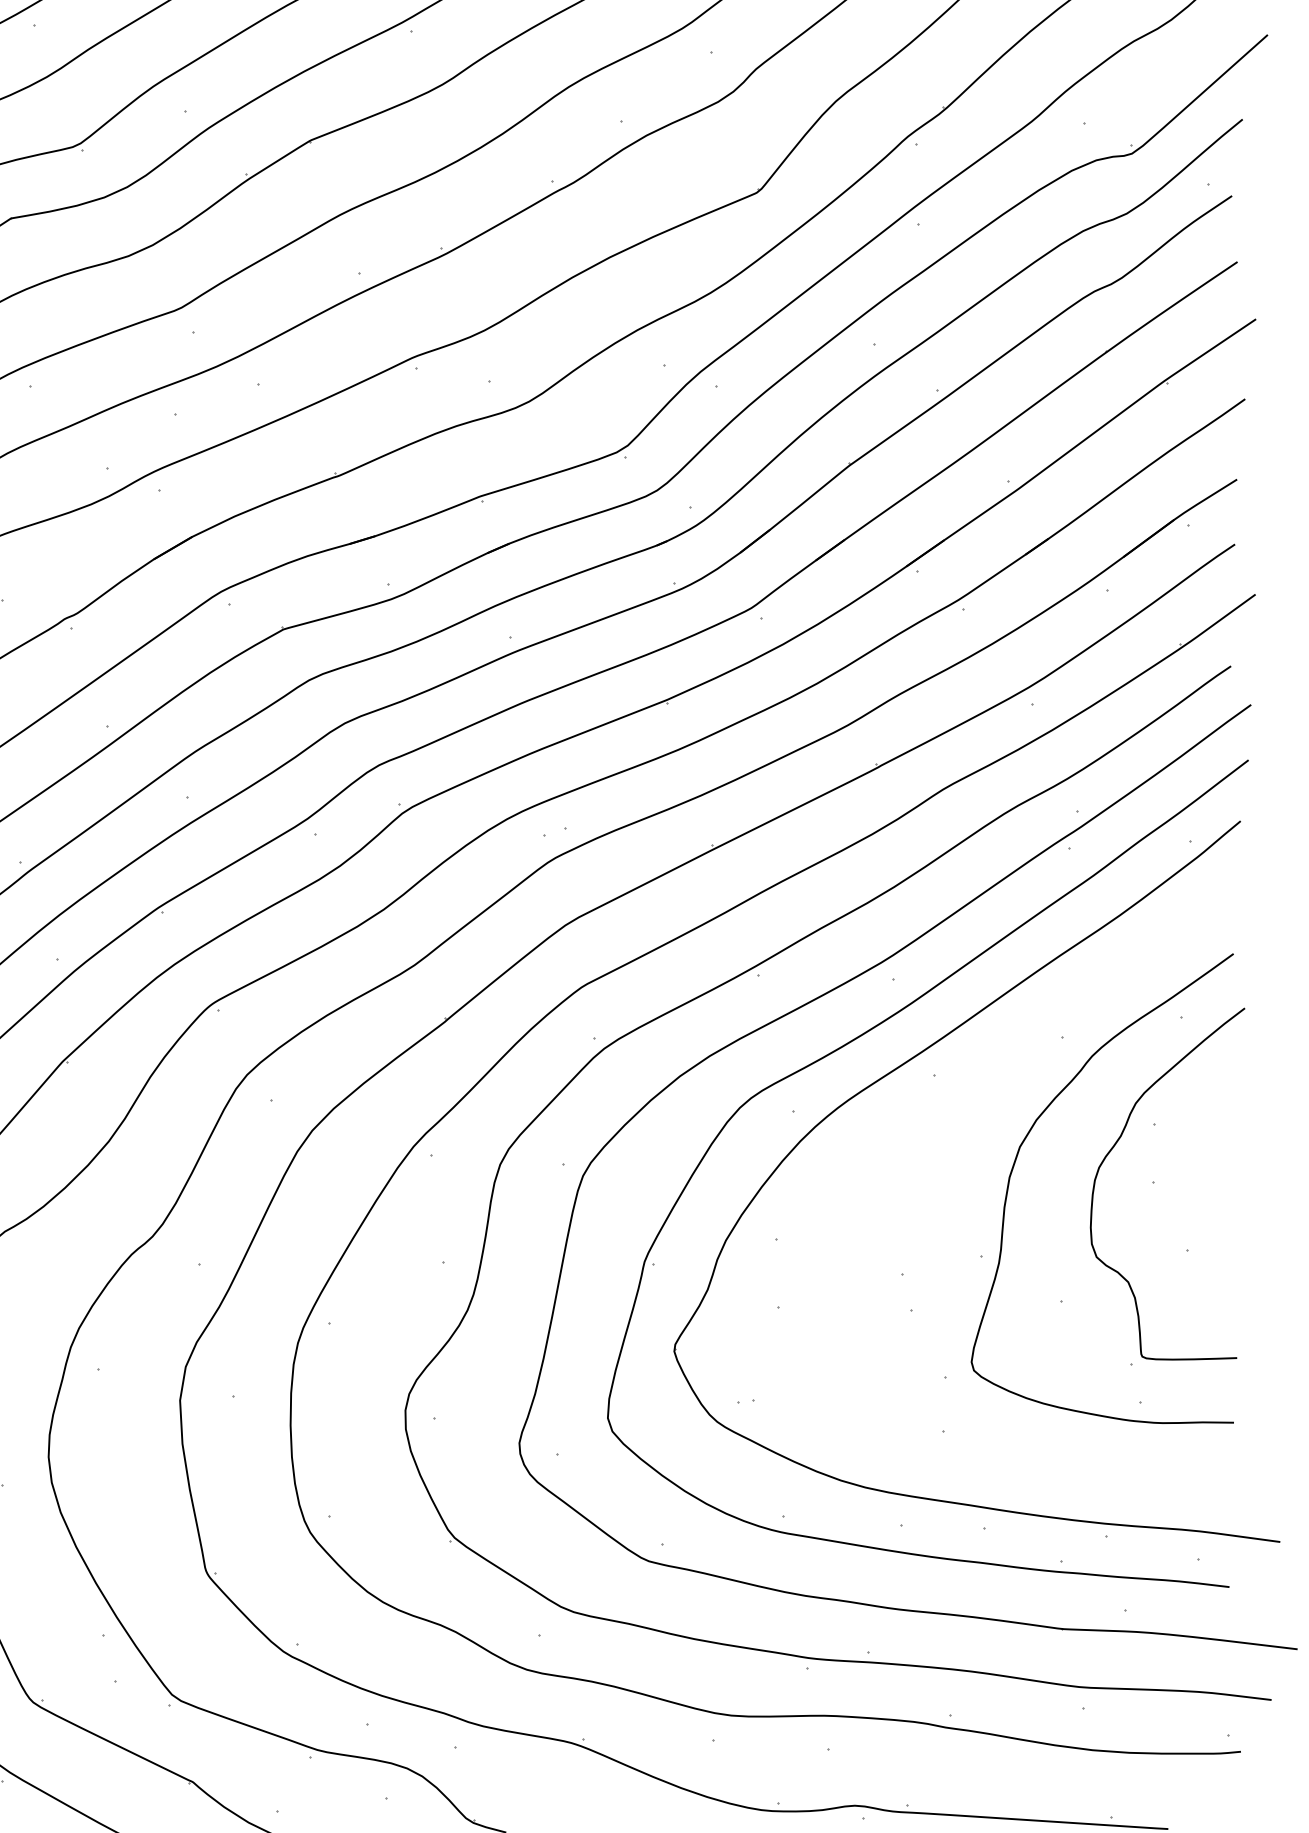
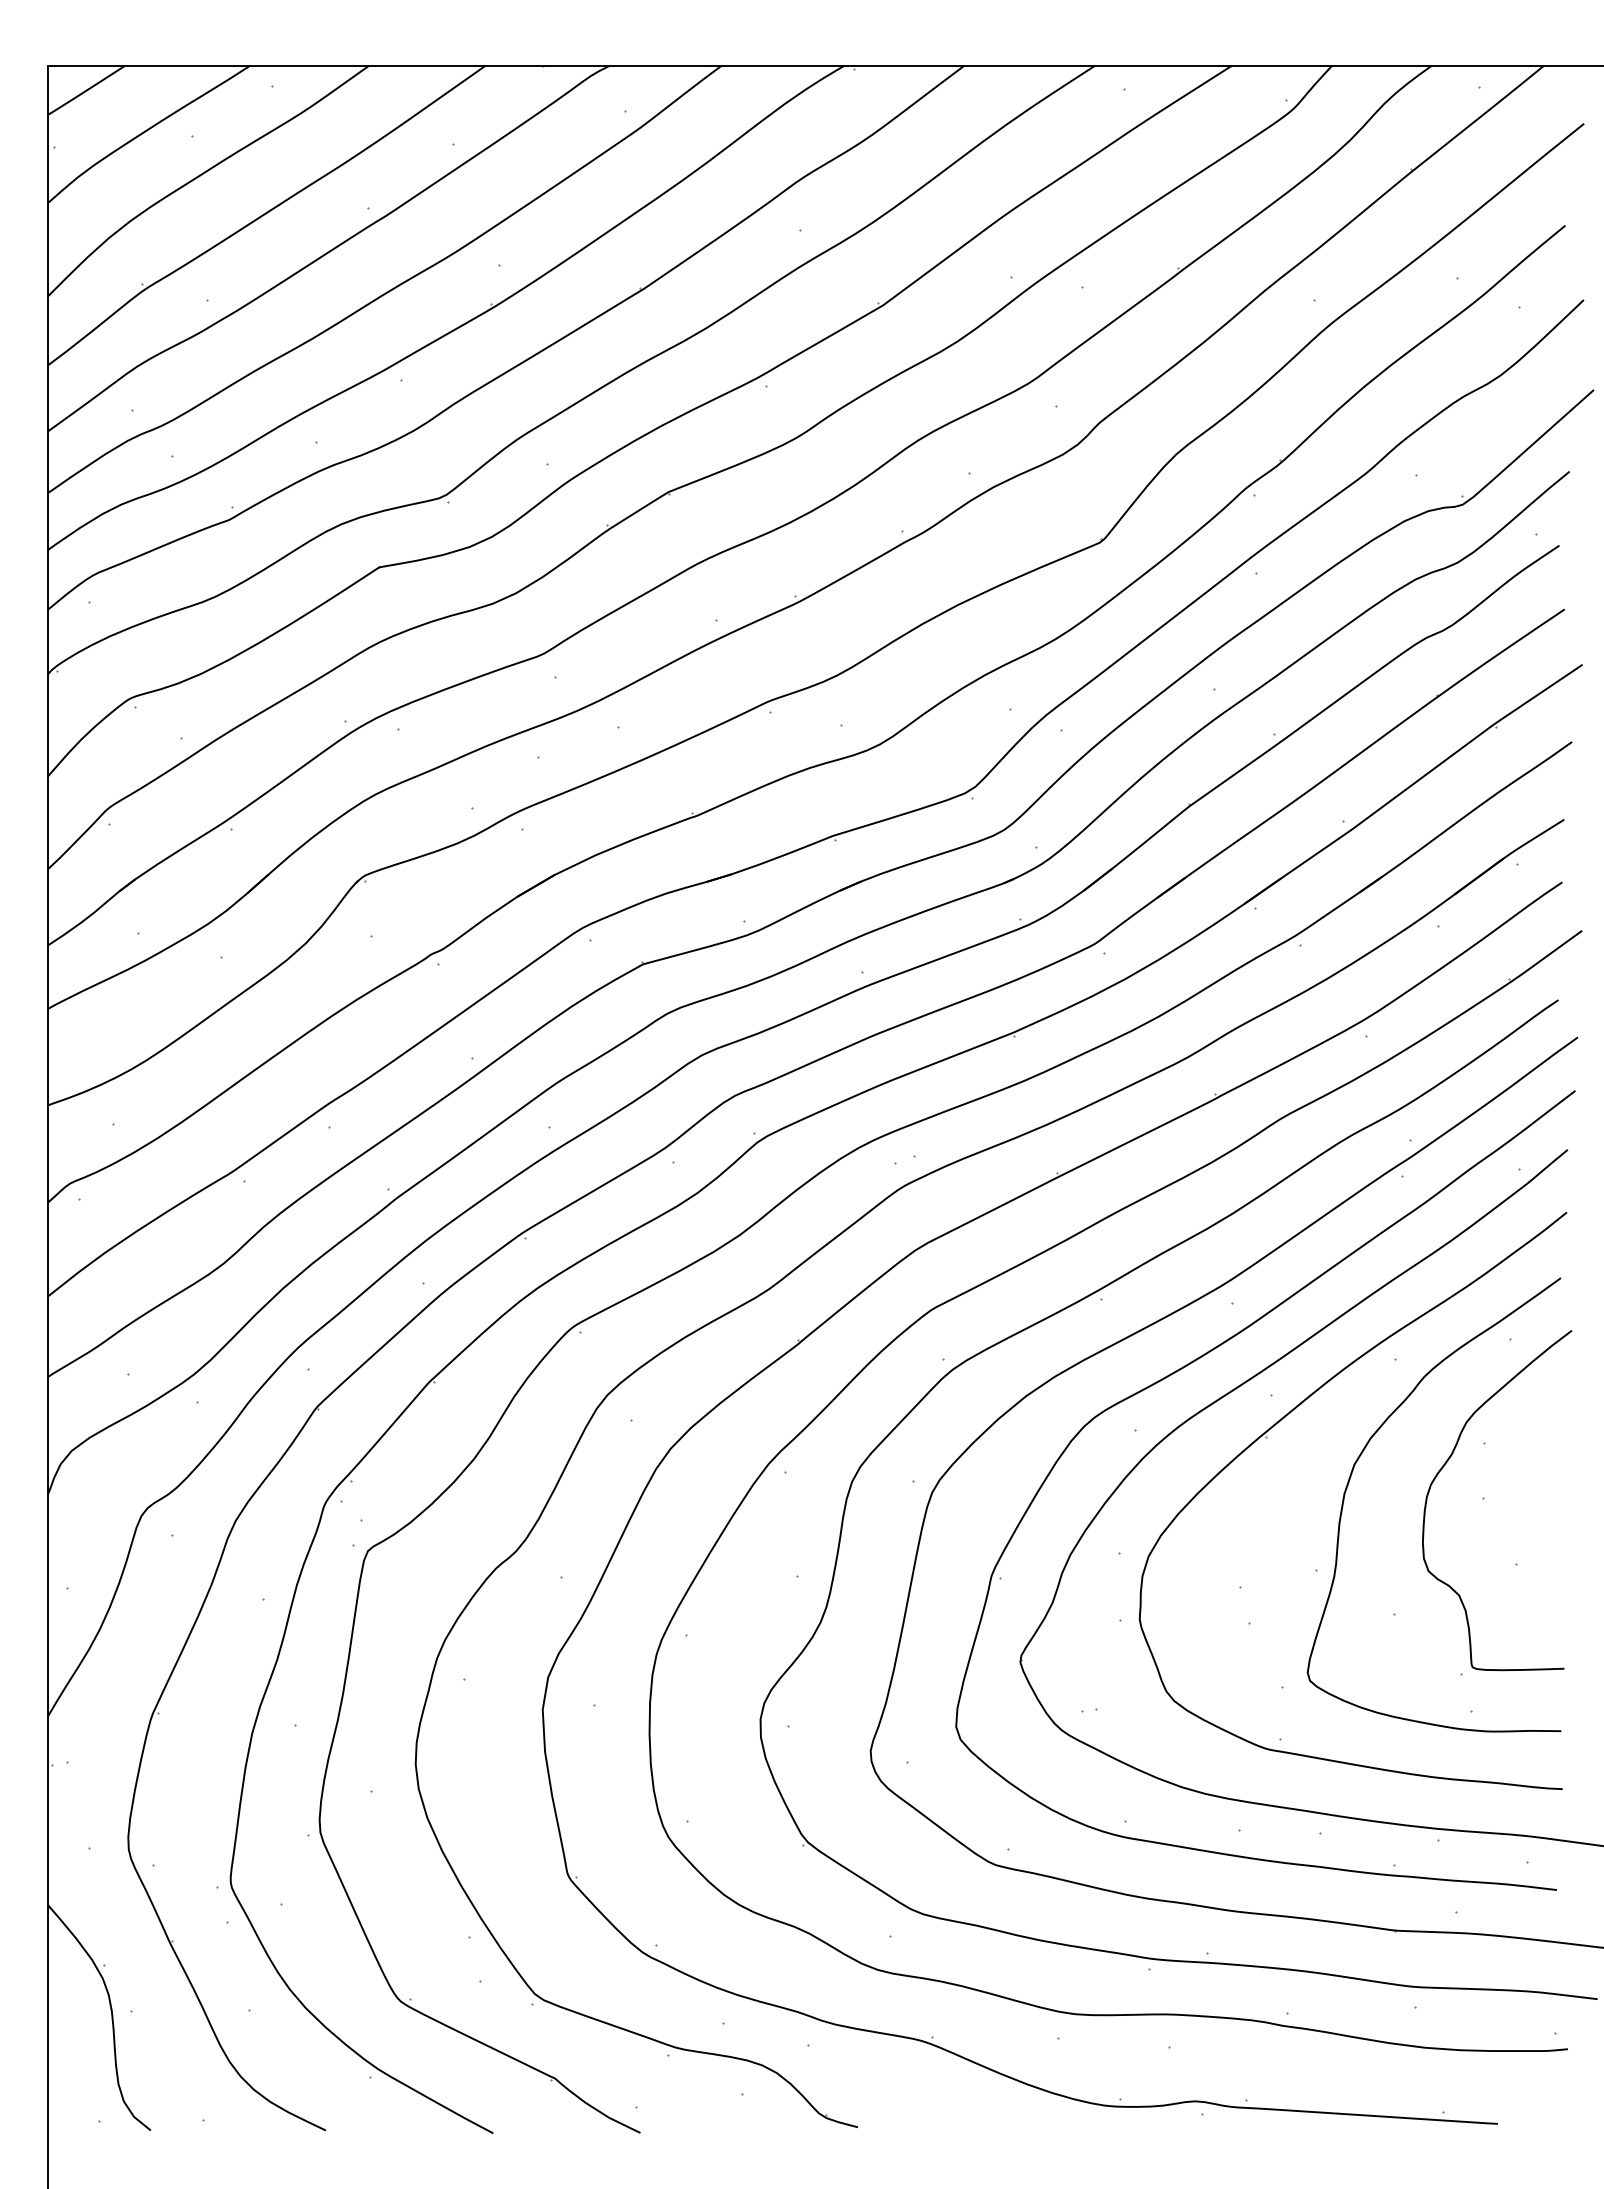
part: (930, 1118) -> (1267, 1437), added

